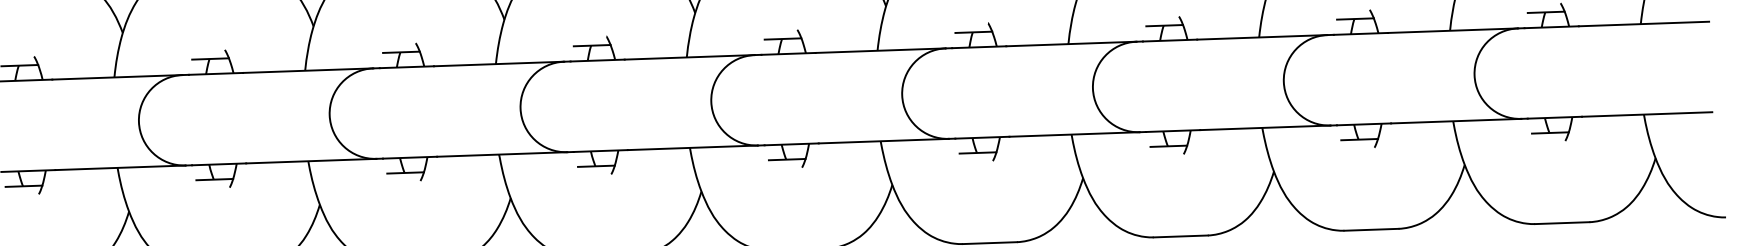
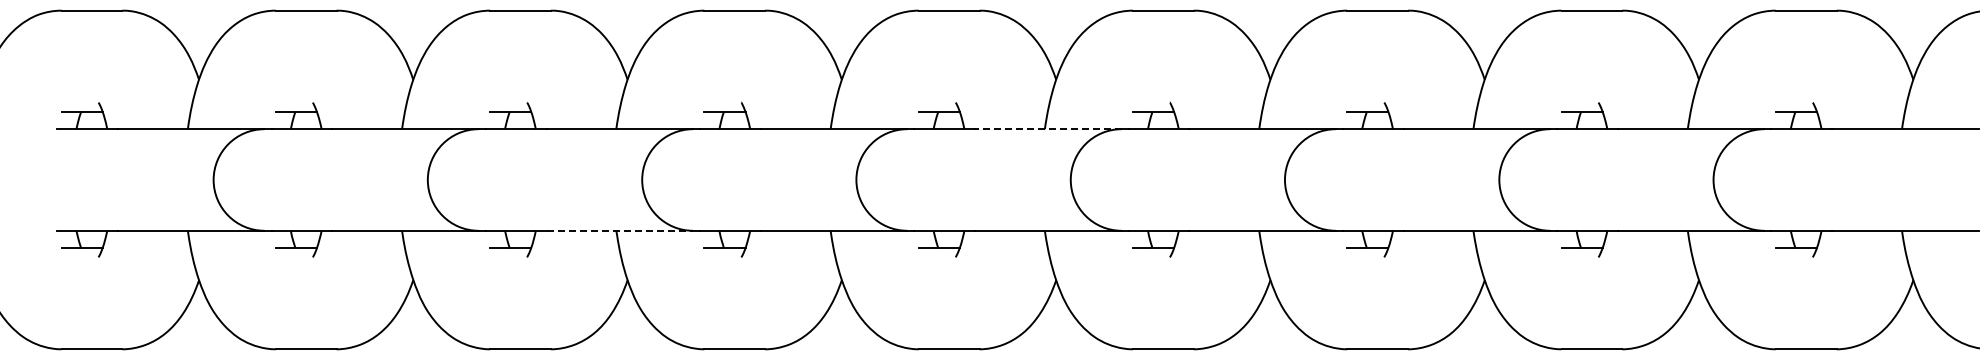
line: (879, 50) -> (1047, 129), solid -> dashed
line: (502, 154) -> (620, 230), solid -> dashed

